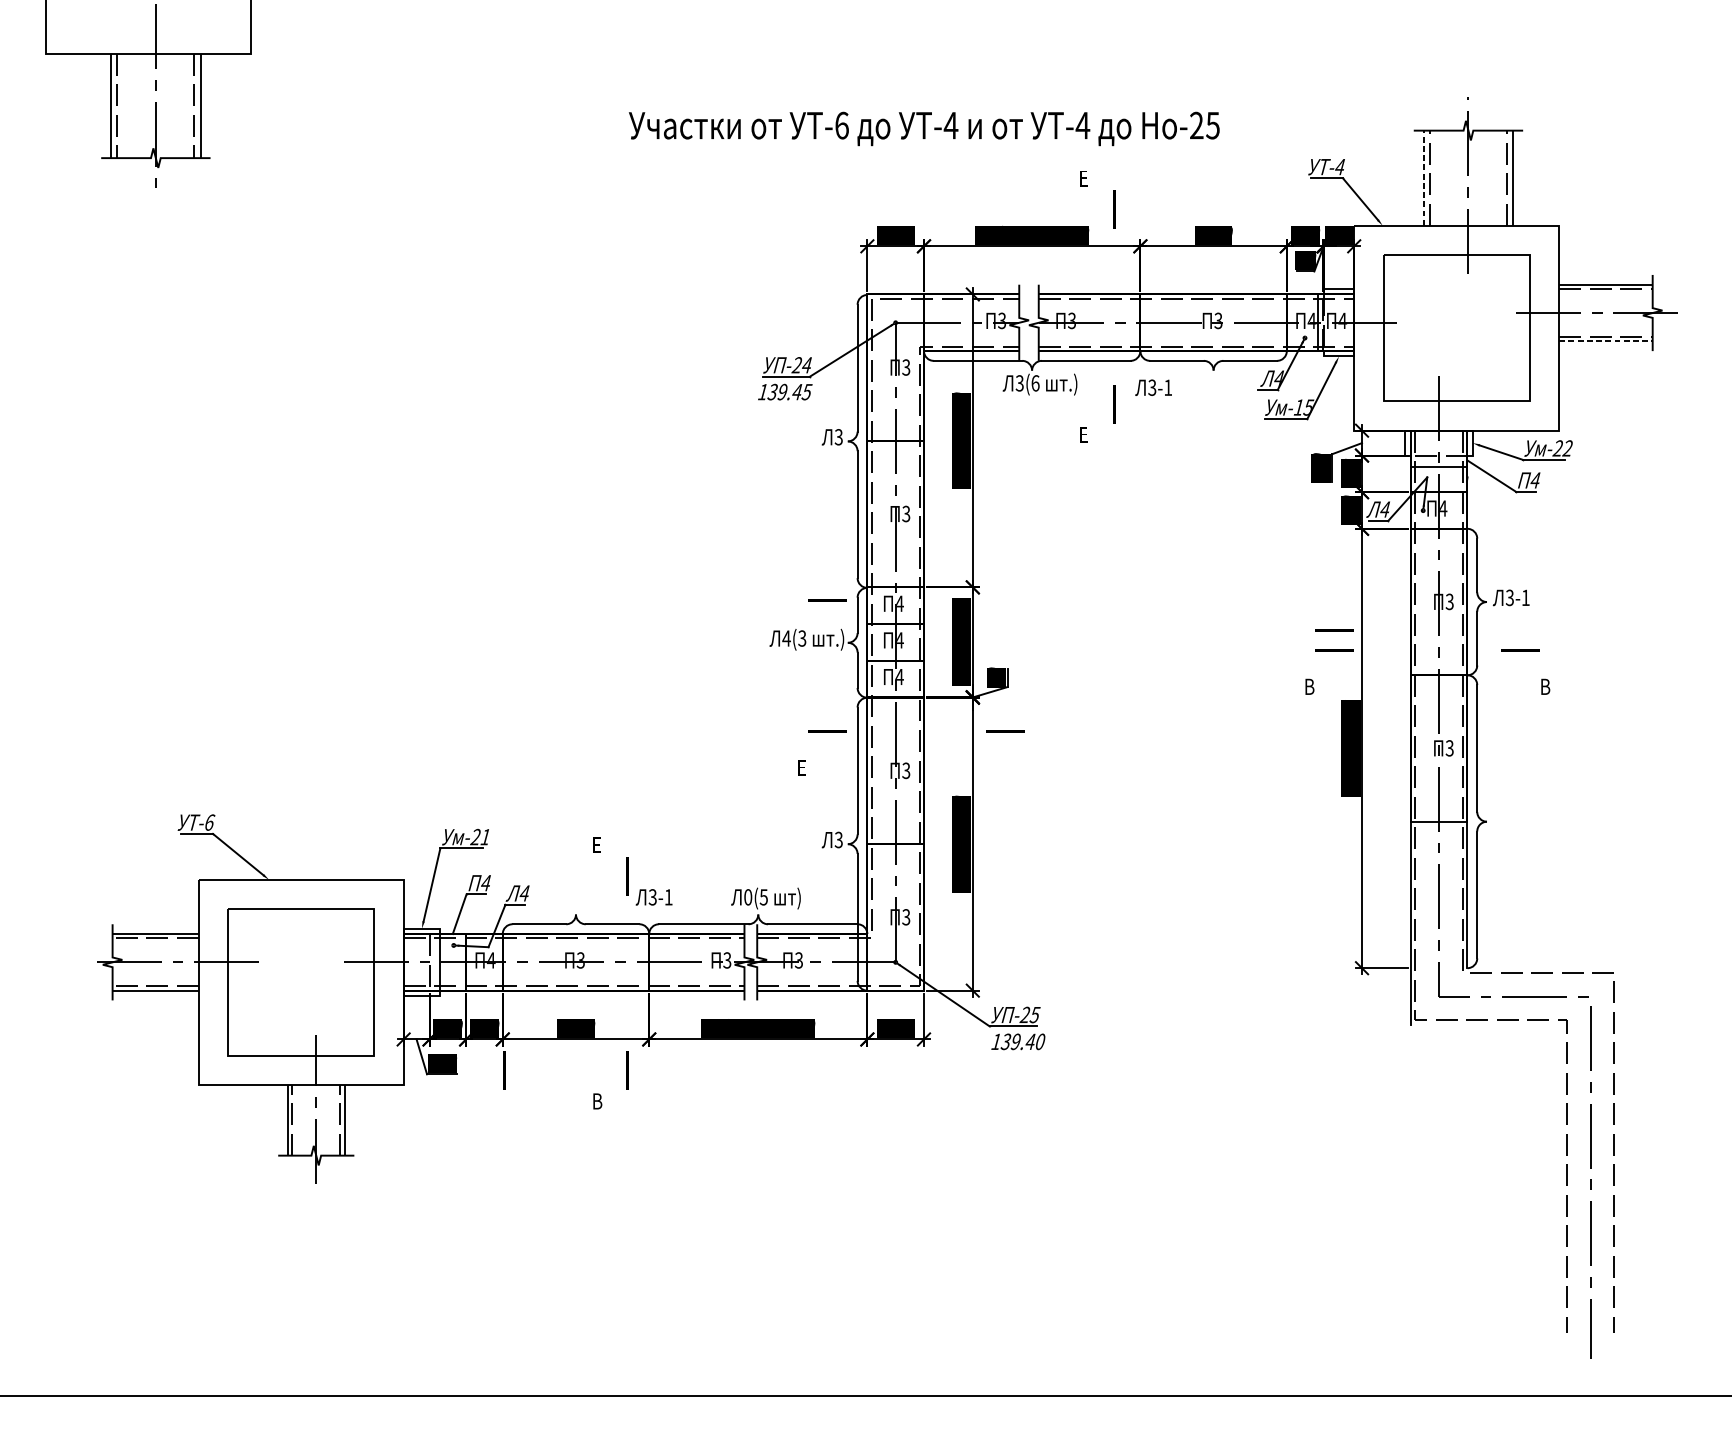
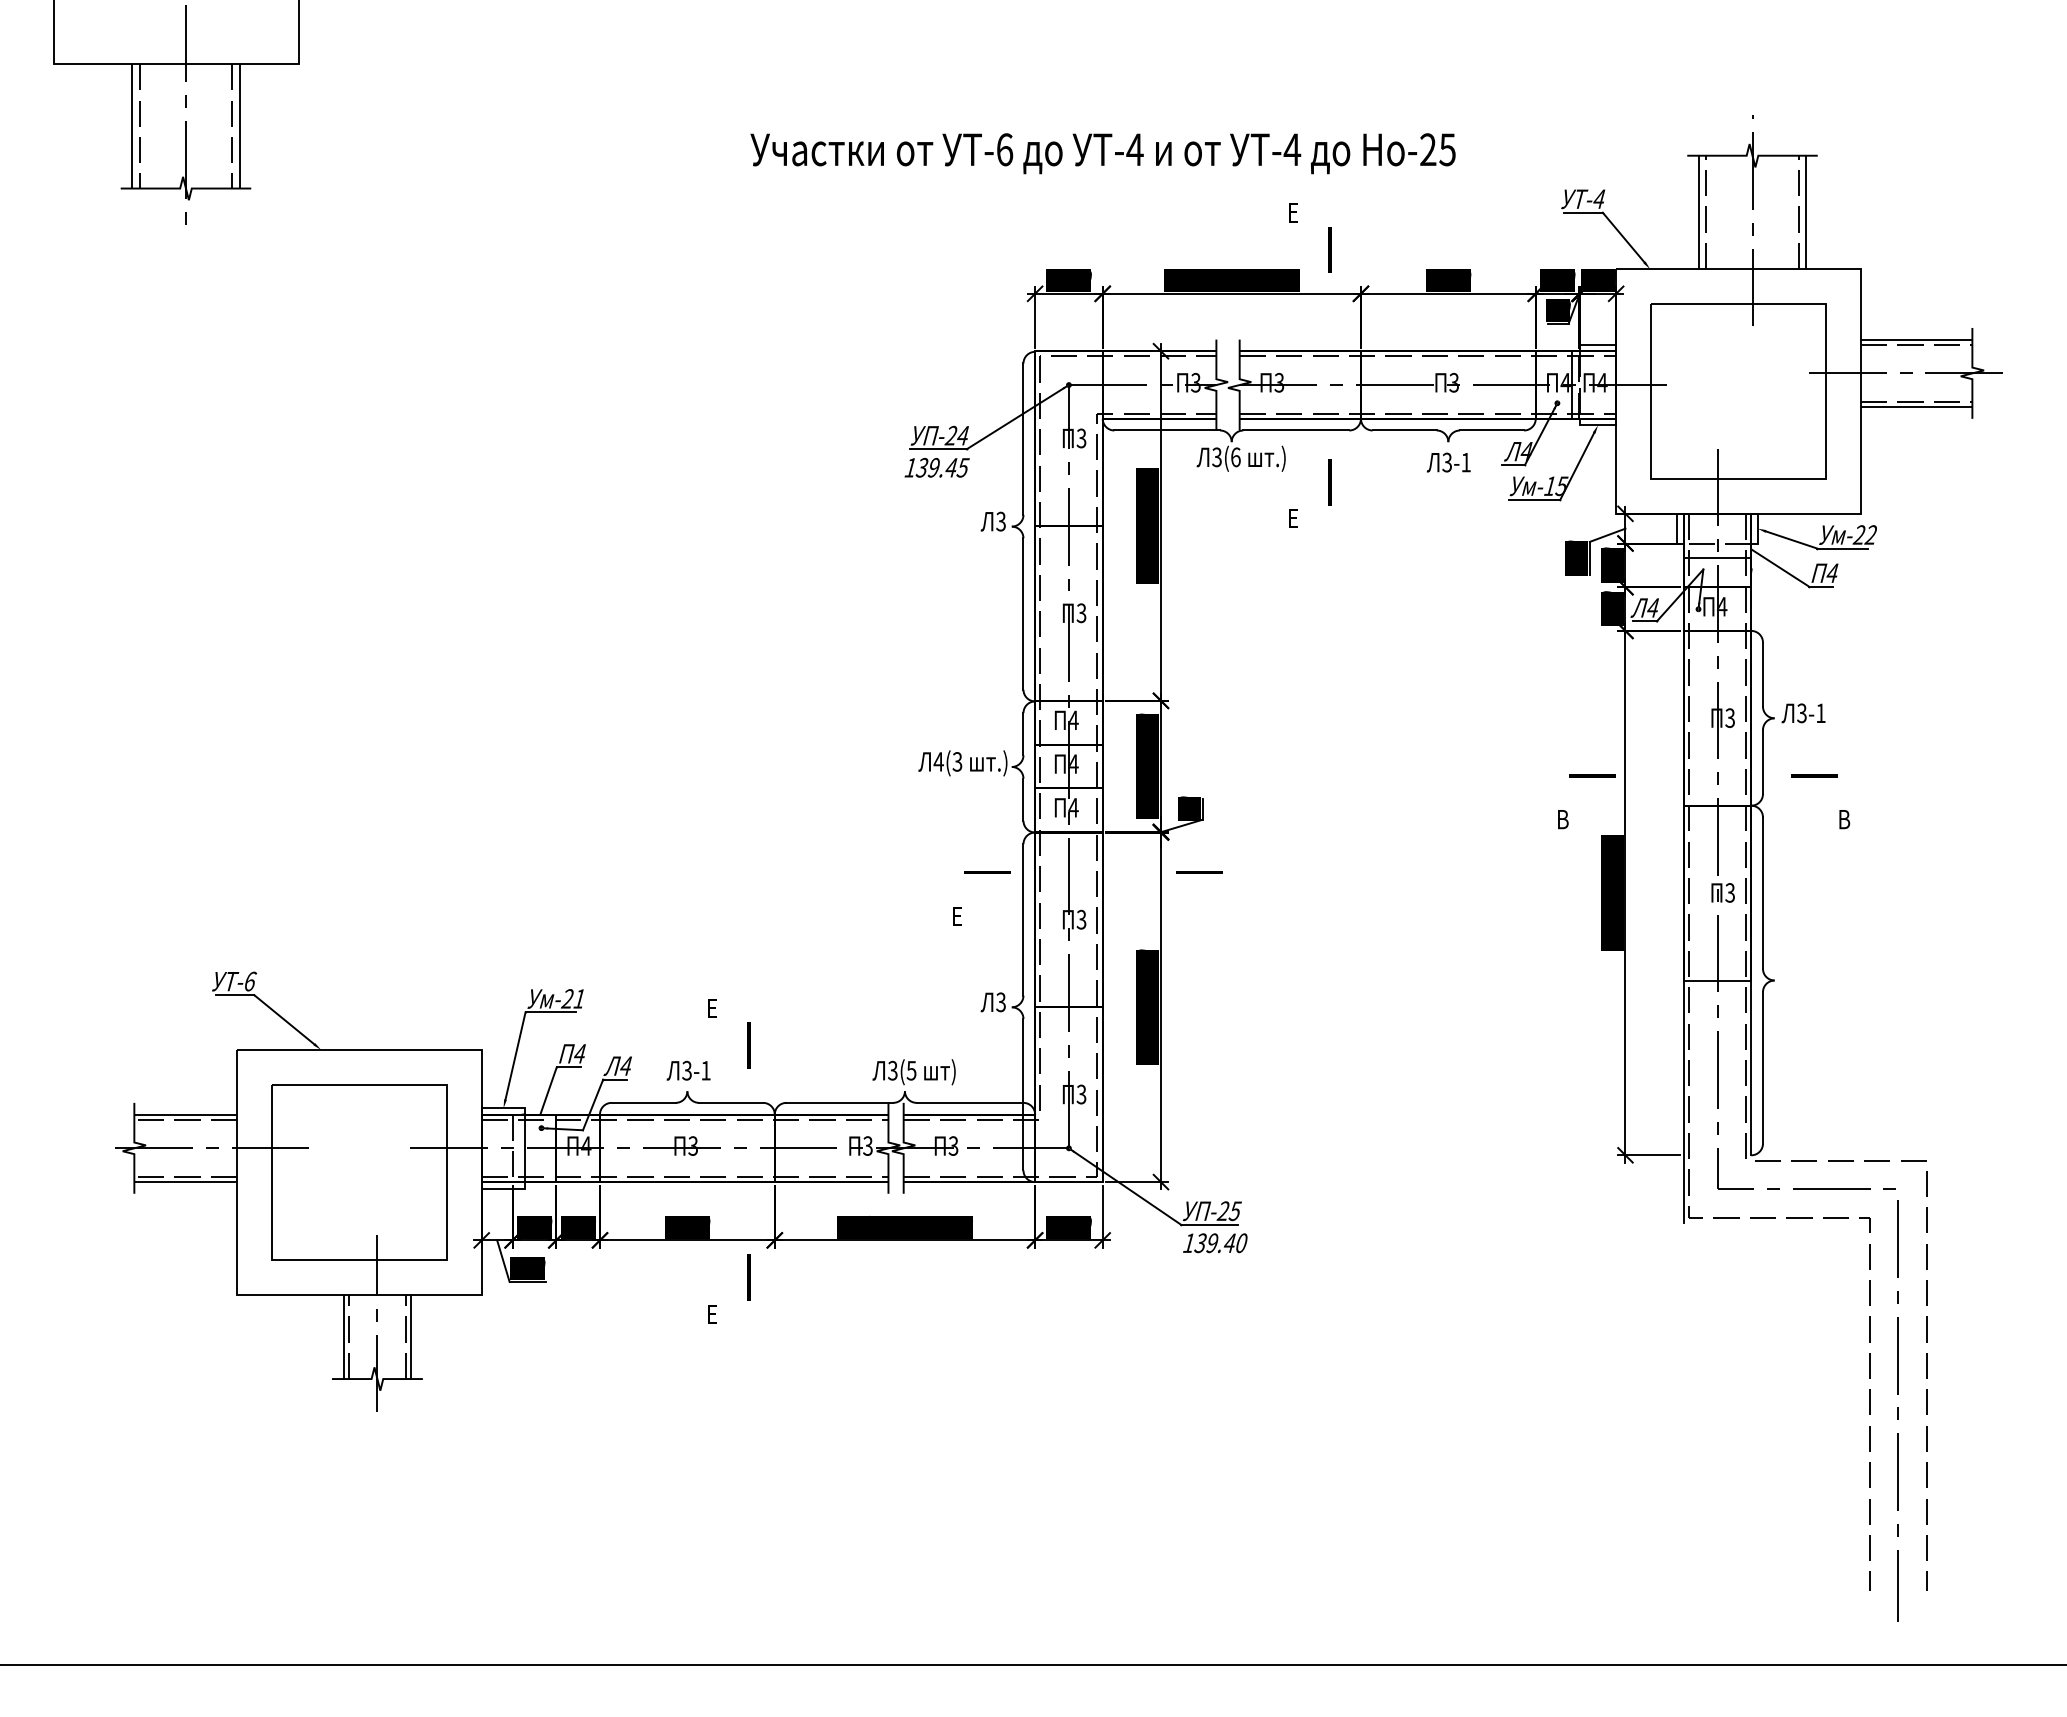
line: (1423, 178) -> (1698, 212), dashed -> solid
line: (1605, 341) -> (1916, 407), dashed -> solid
text: (1153, 387) -> (1448, 462), moved
line: (827, 600) -> (987, 716), removed
line: (1334, 629) -> (1592, 751), removed
text: (654, 897) -> (688, 1070), moved
text: (747, 897) -> (892, 1070), 0(5 -> 3(5
line: (504, 1070) -> (601, 1277), removed
text: (597, 1100) -> (713, 1313), В -> Е

